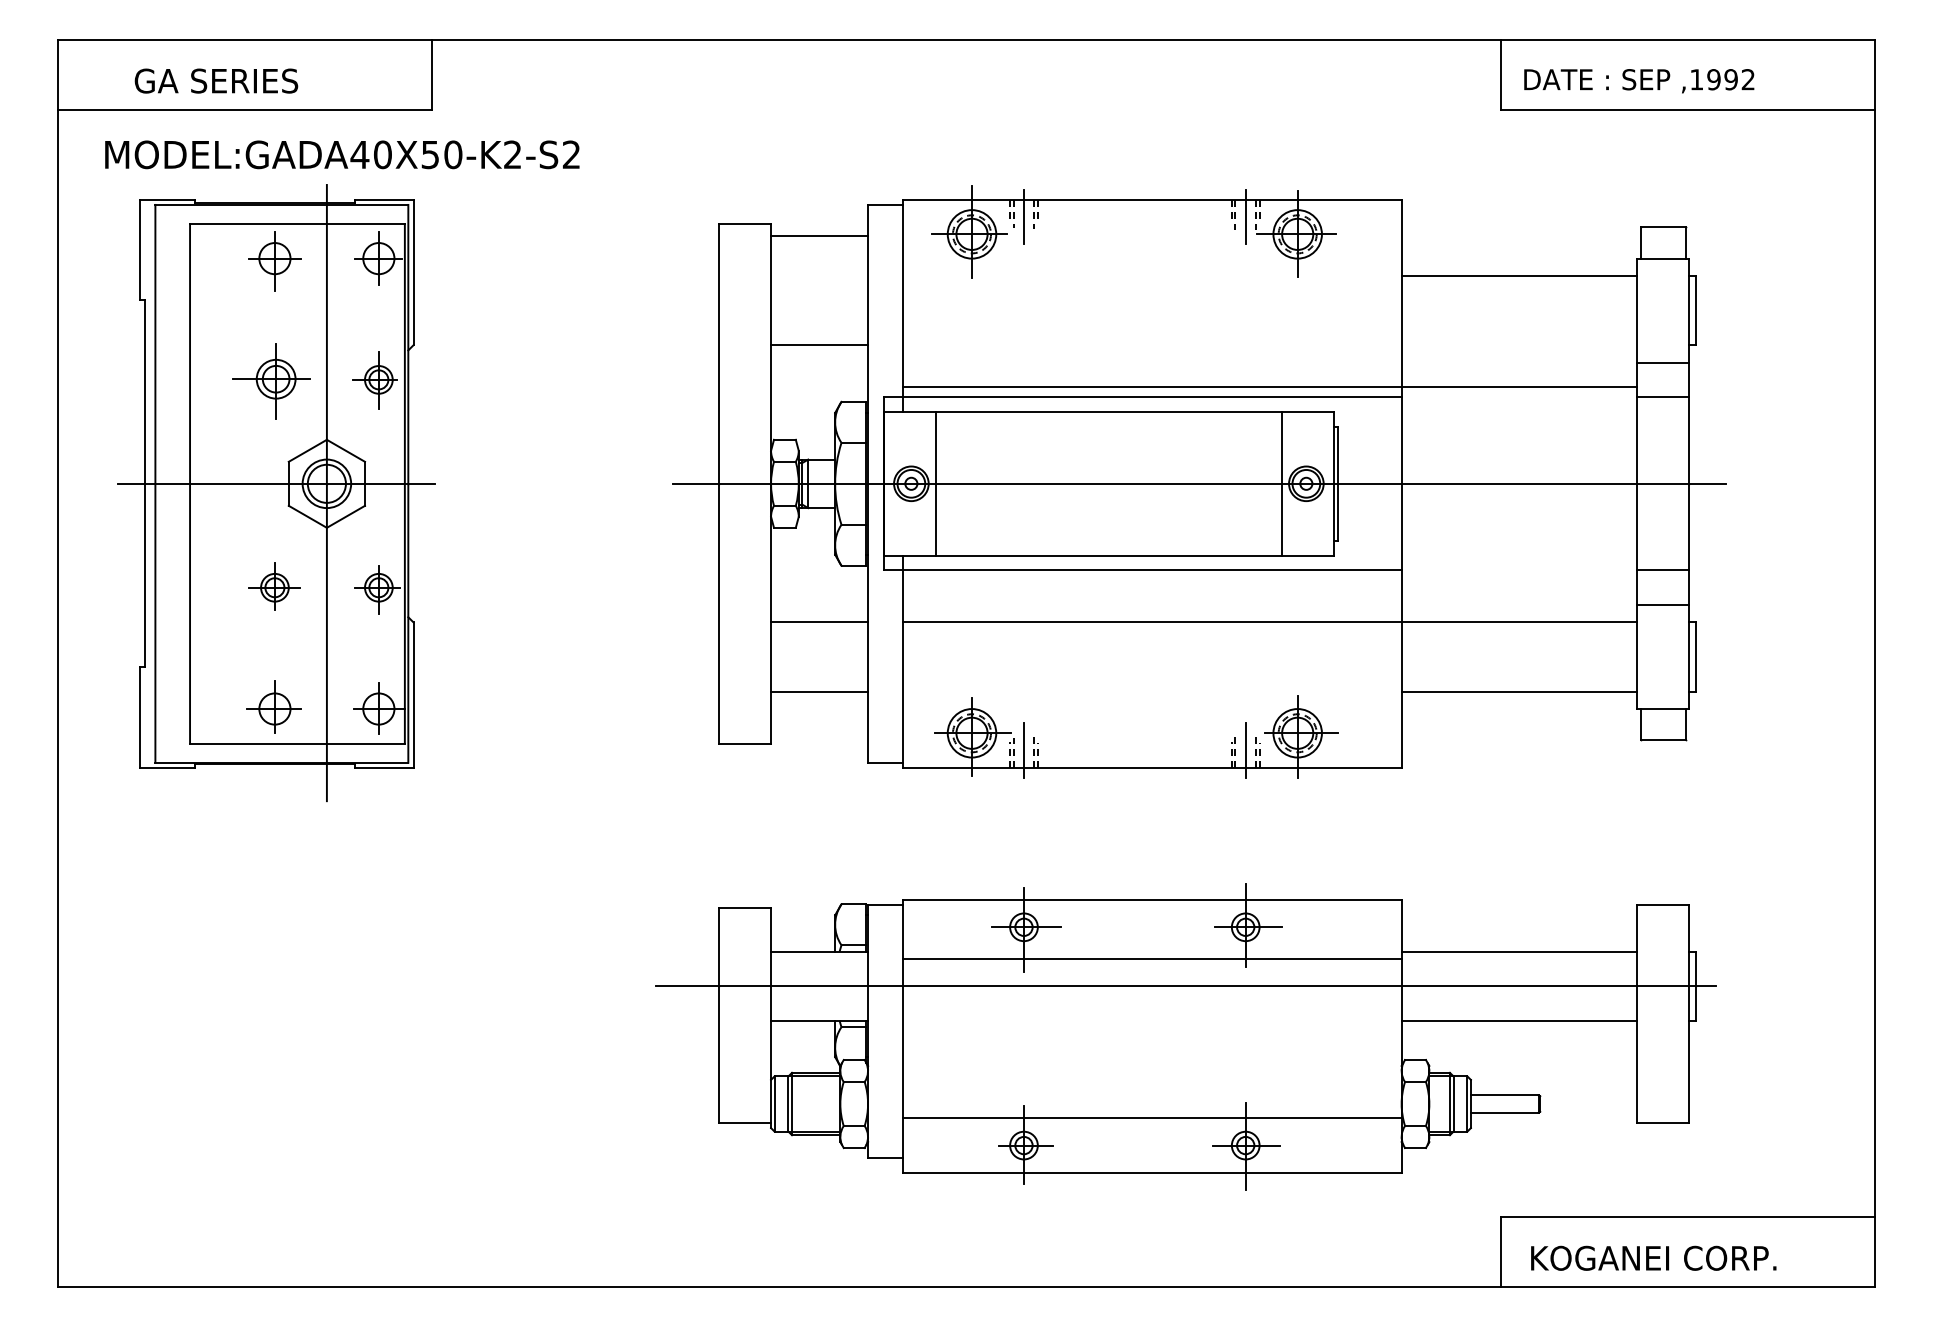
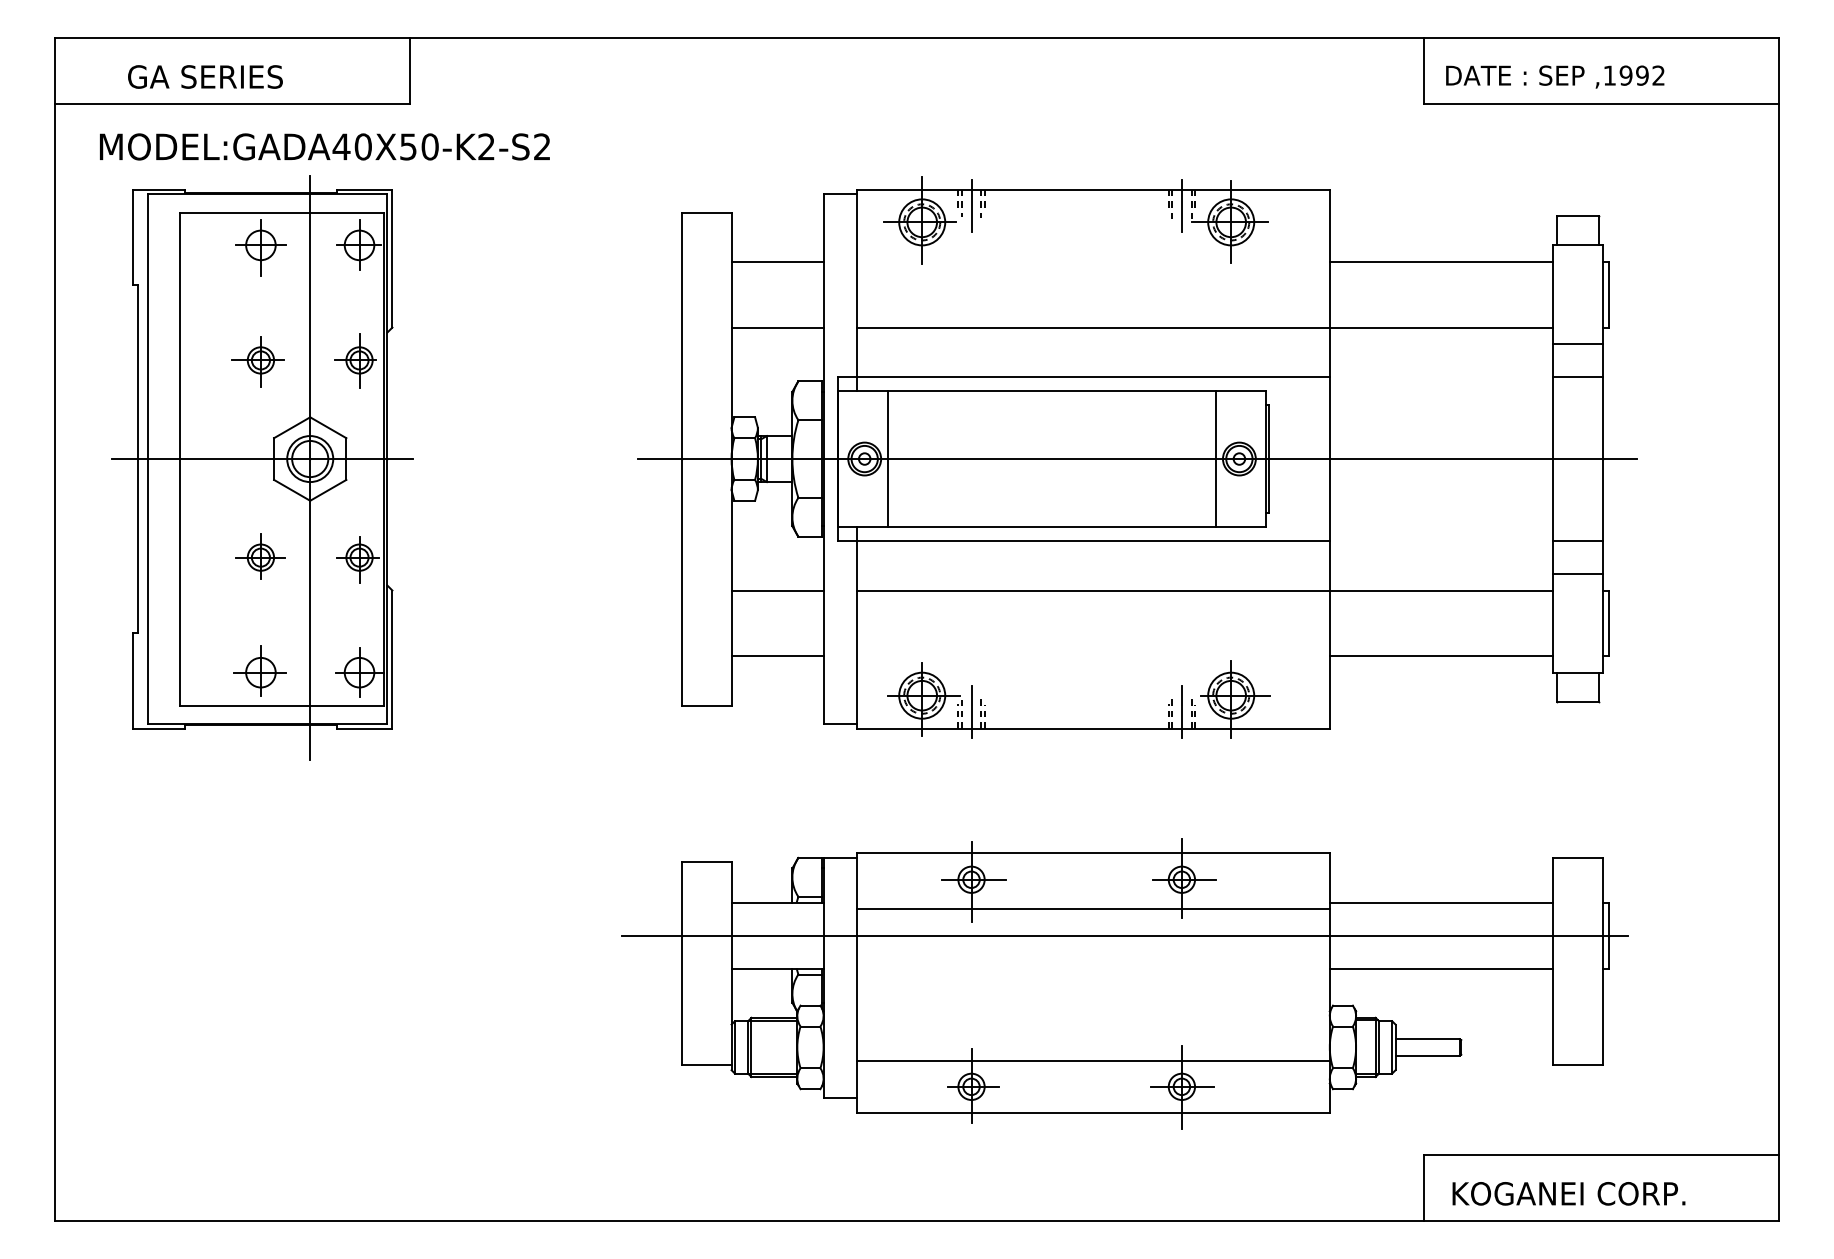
line: (819, 235) -> (777, 261), moved
part: (271, 381) -> (257, 361), size x0.71
line: (1269, 387) -> (1204, 327), moved

